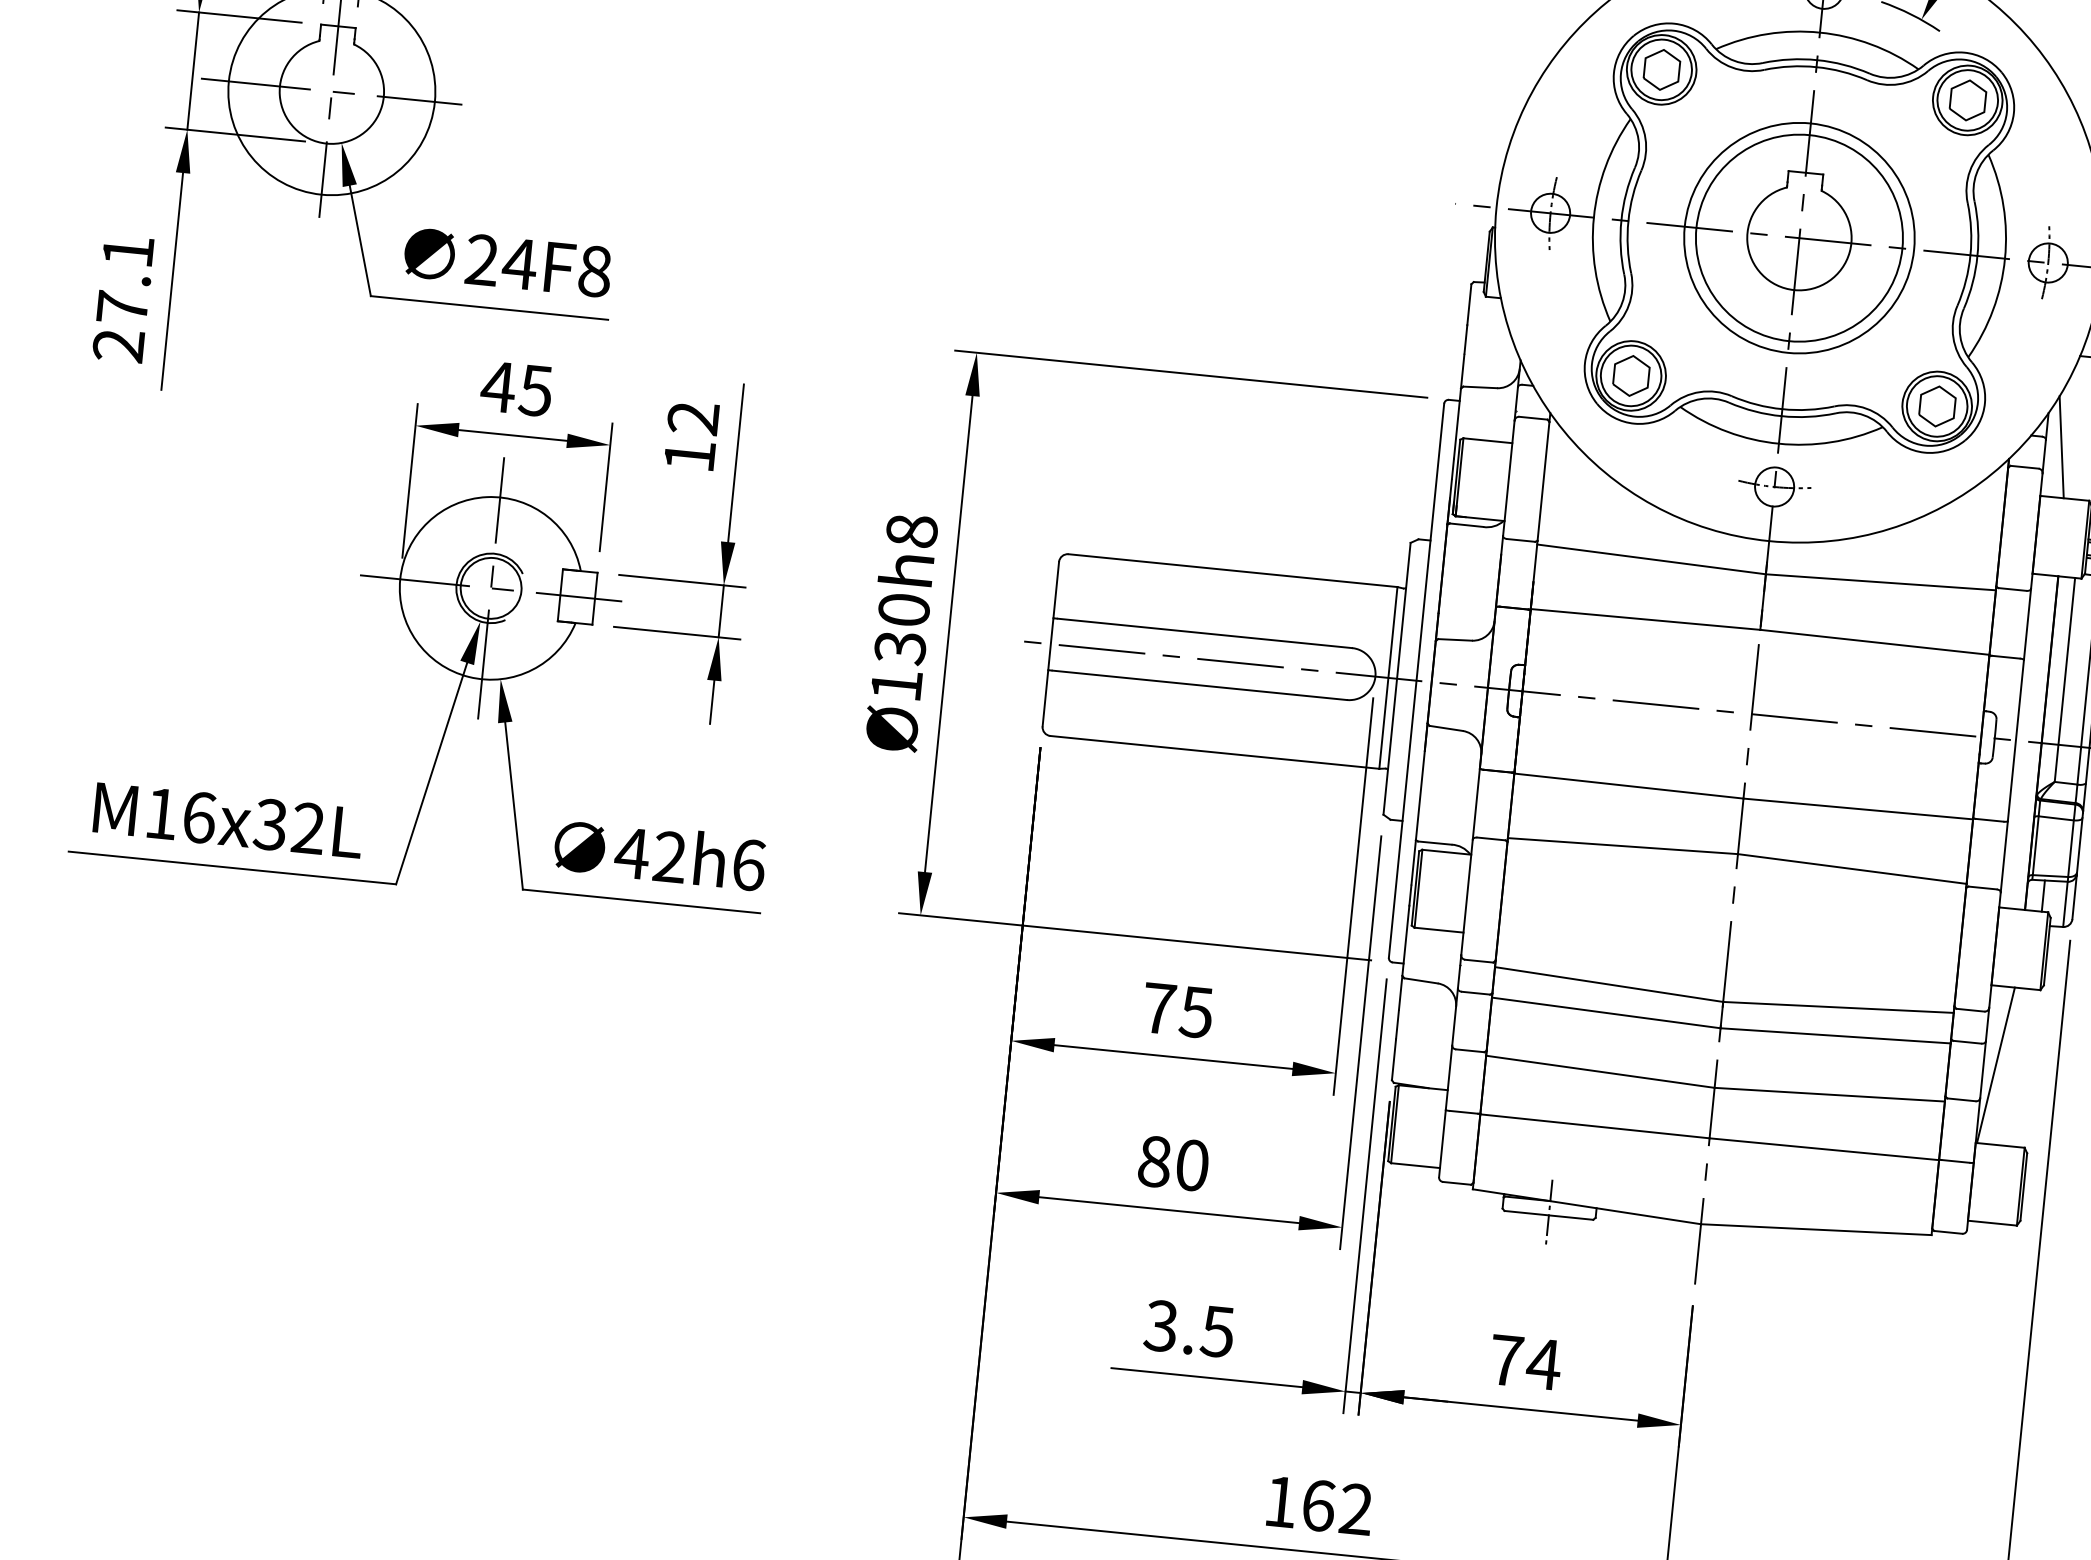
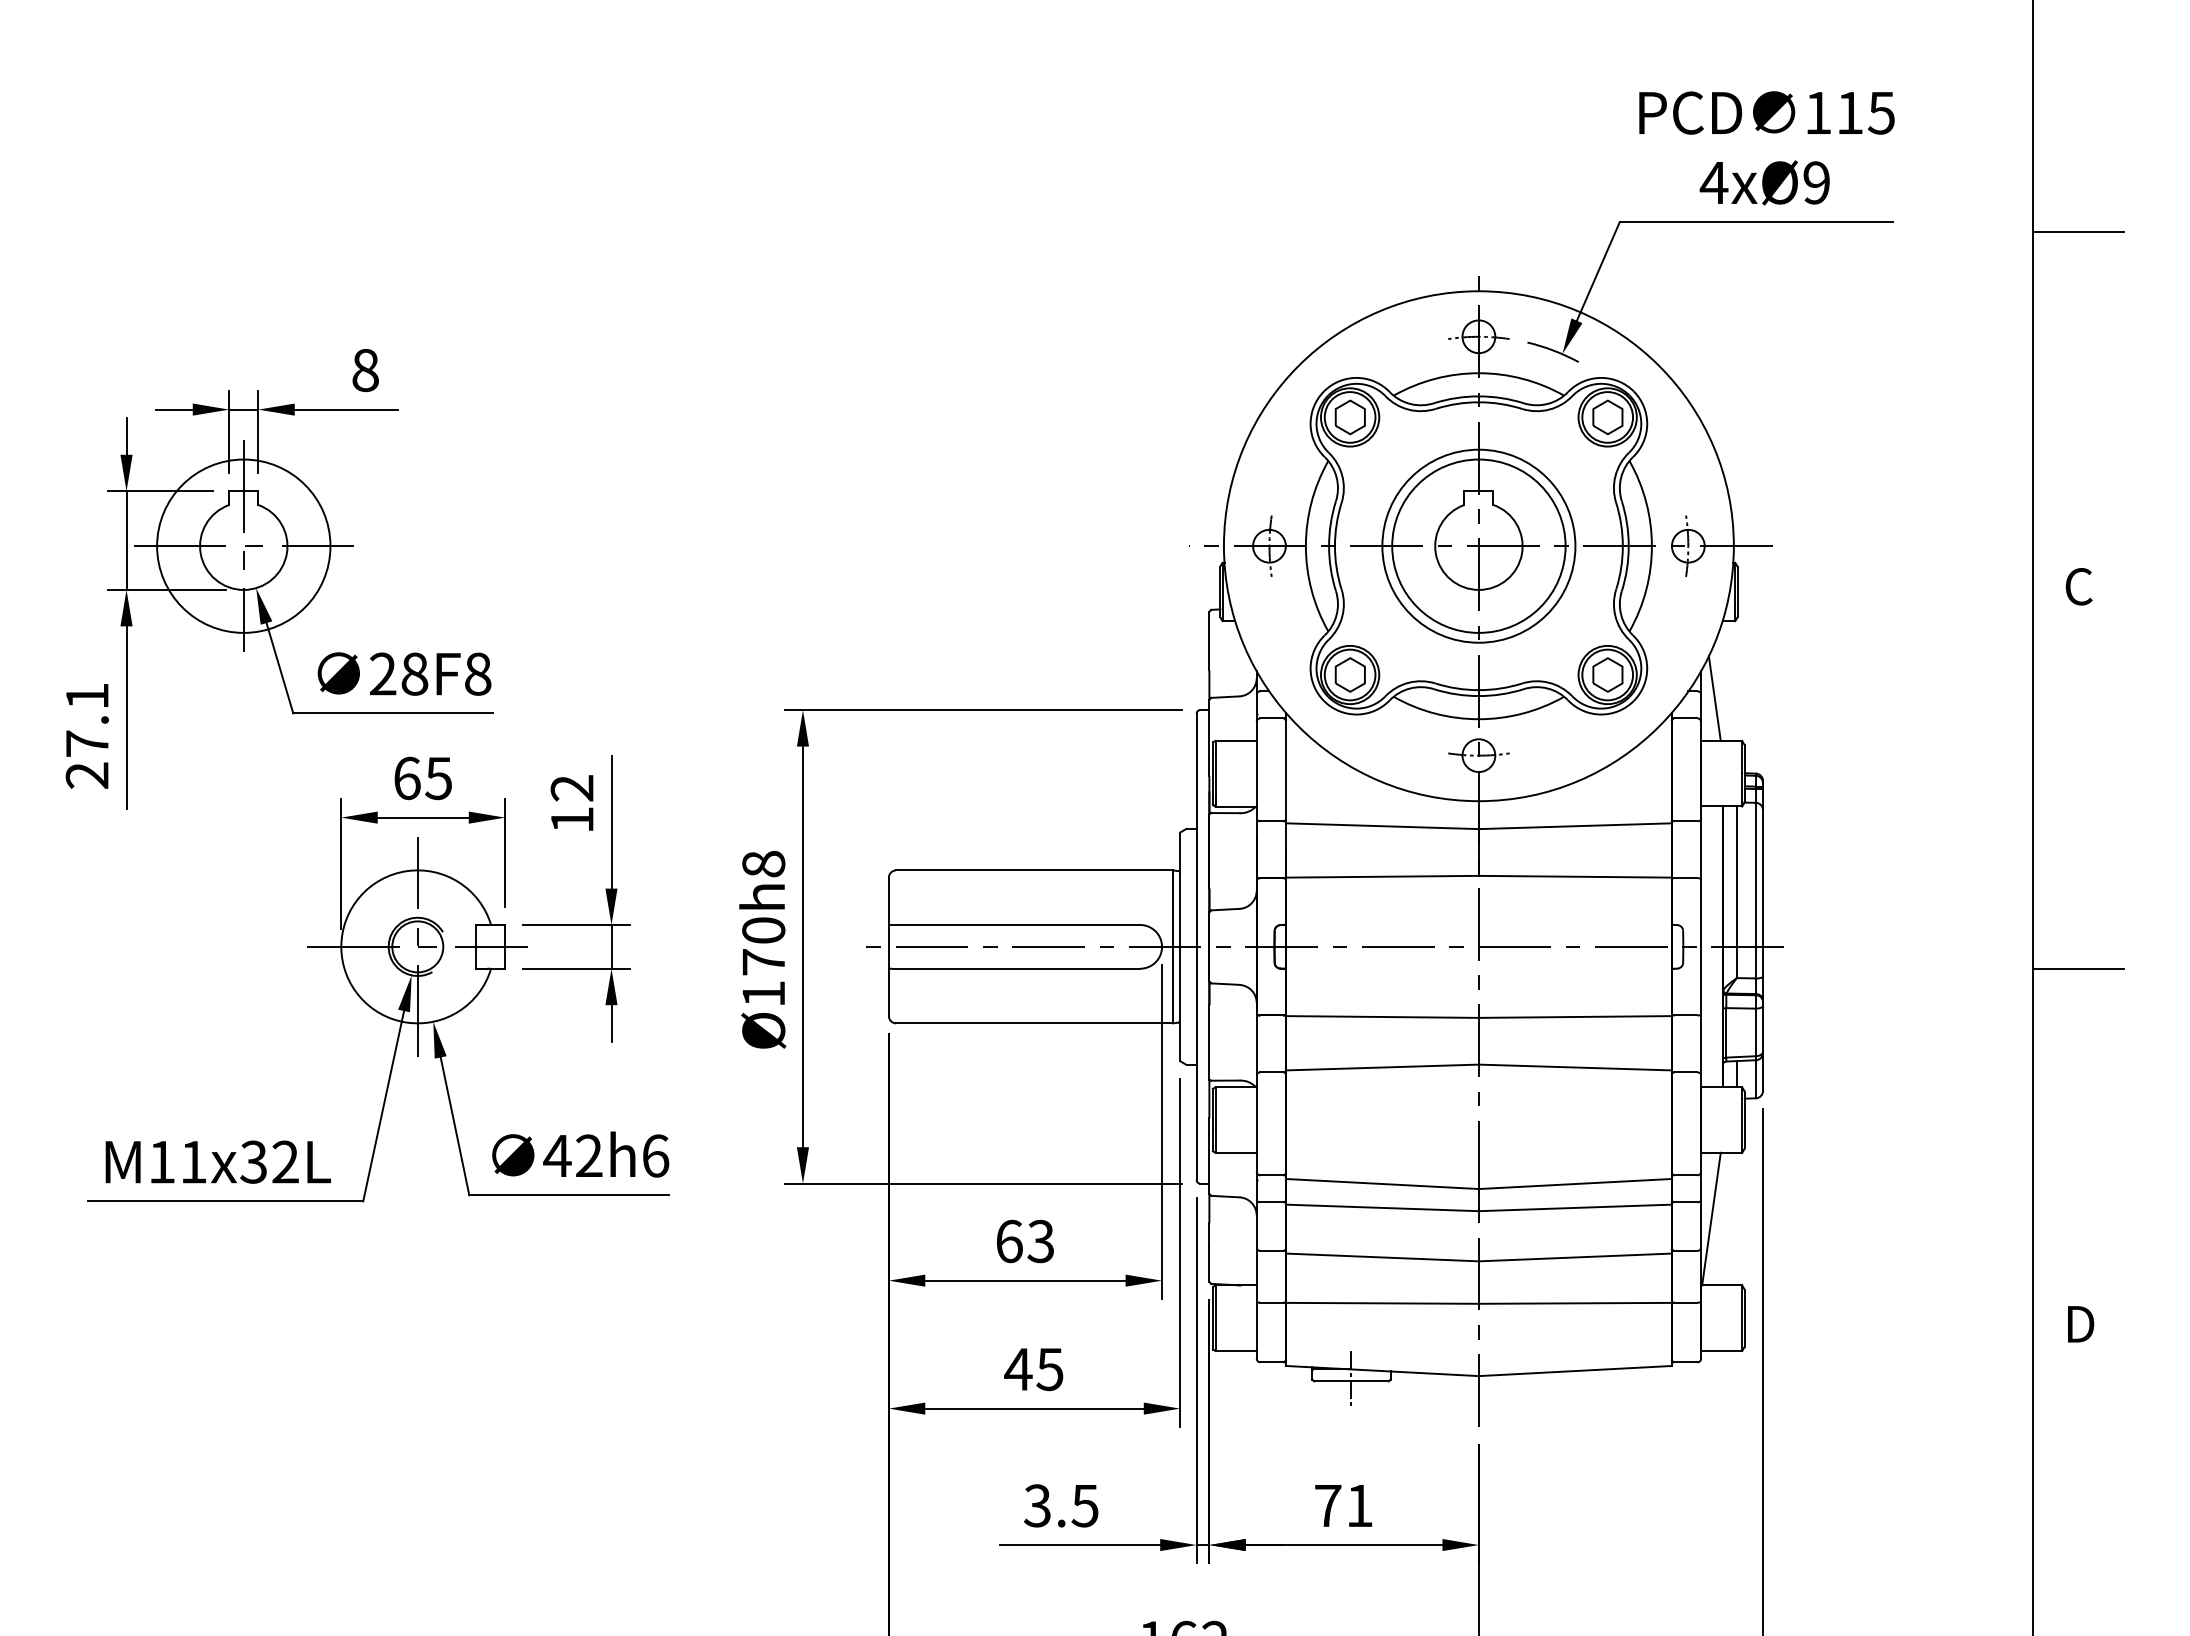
text: (519, 263) -> (414, 673), 24F8 -> 28F8
text: (497, 386) -> (406, 778), 45 -> 65
text: (900, 647) -> (763, 962), Ø130h8 -> Ø170h8
text: (200, 816) -> (194, 1161), M16x32L -> M11x32L
text: (1178, 1010) -> (1025, 1241), 75 -> 63
text: (1172, 1163) -> (1033, 1369), 80 -> 45
text: (1543, 1363) -> (1359, 1505), 74 -> 71

